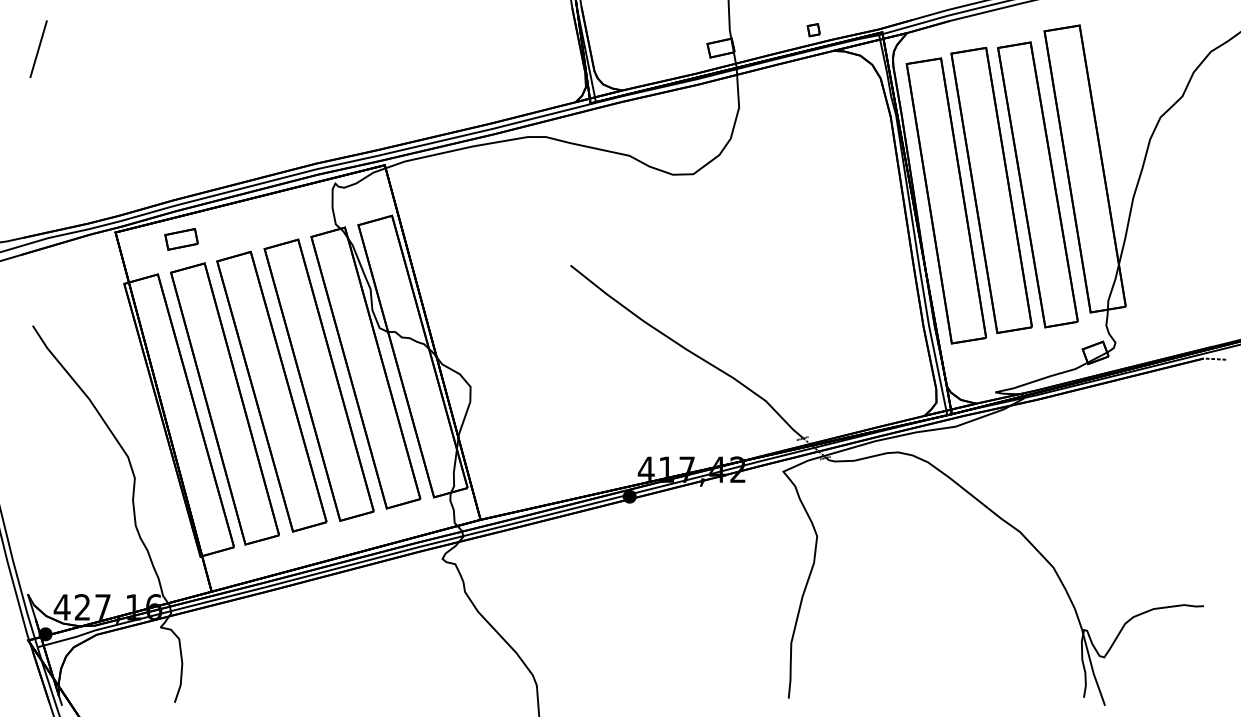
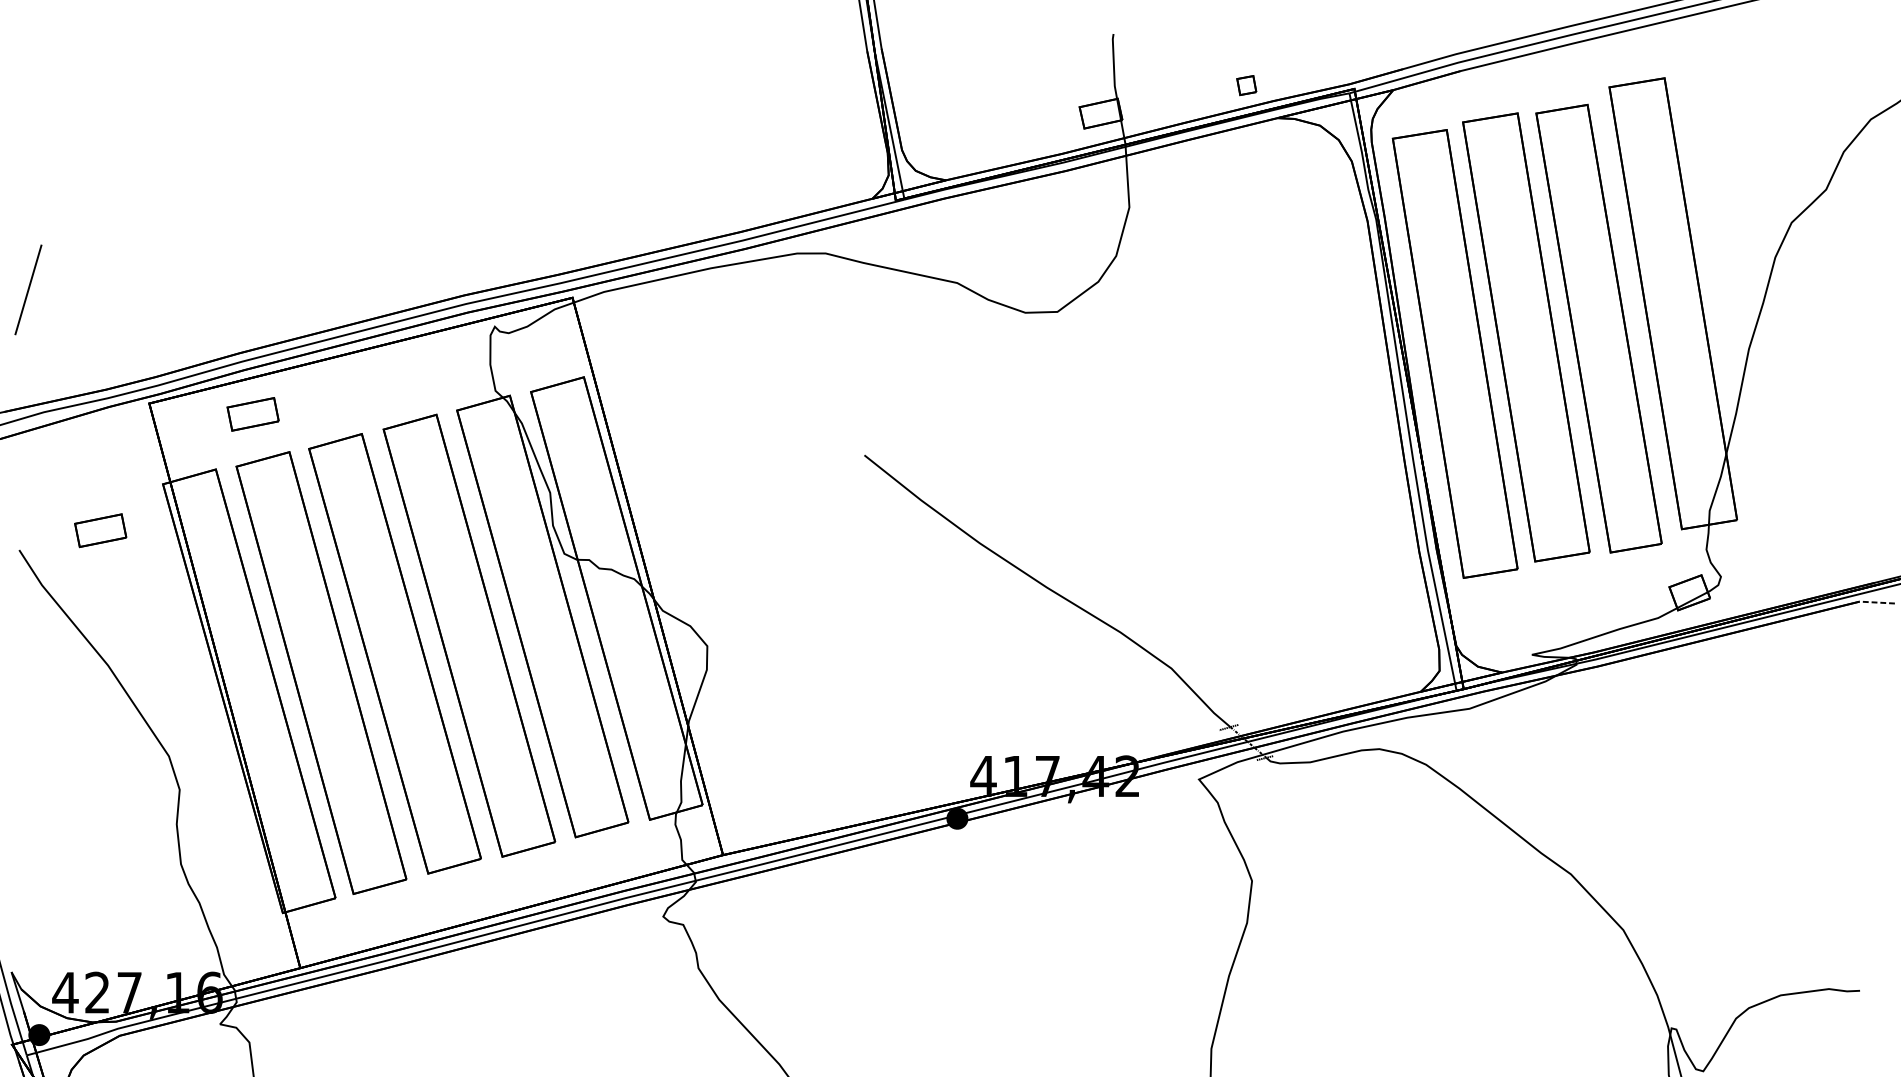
line: (38, 48) -> (28, 288), moved
part: (84, 313) -> (100, 530), added

